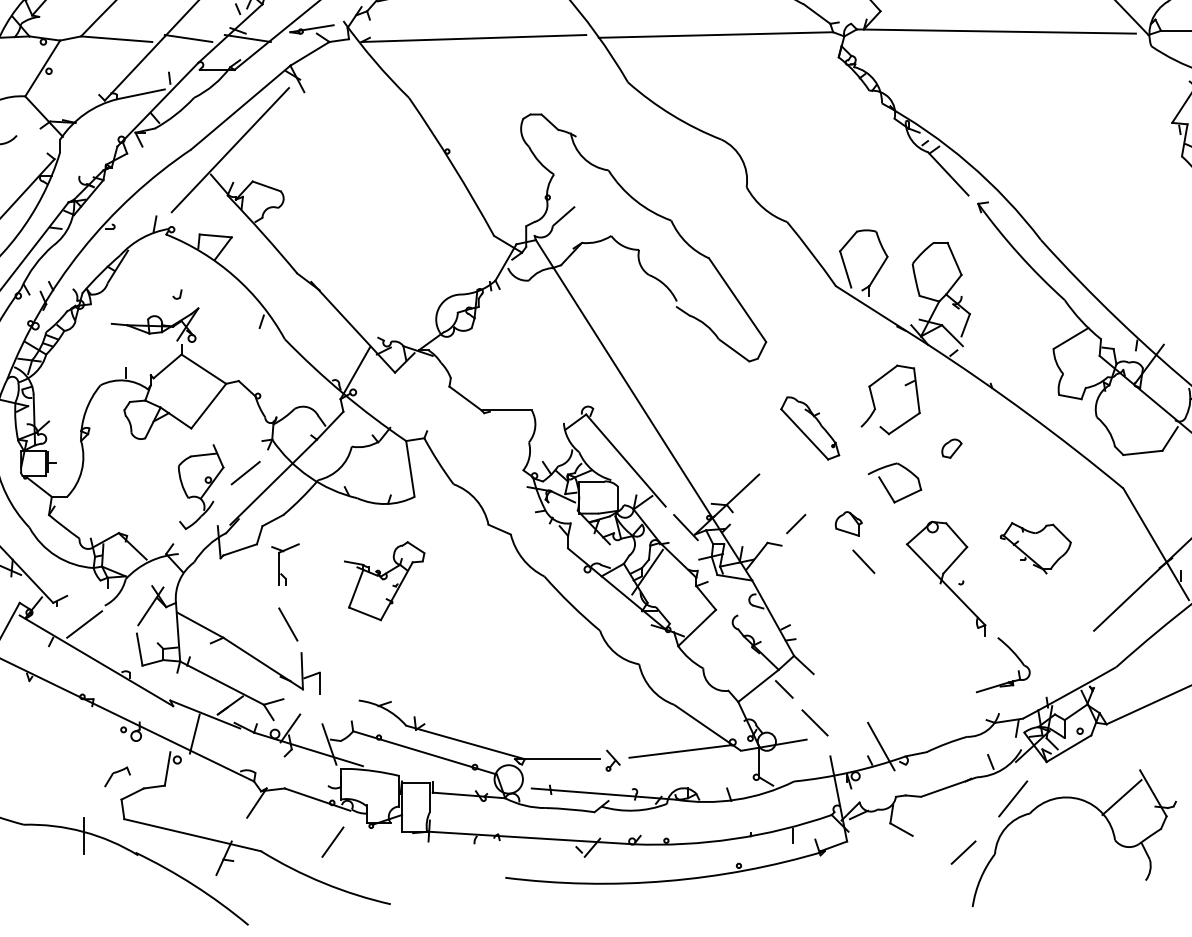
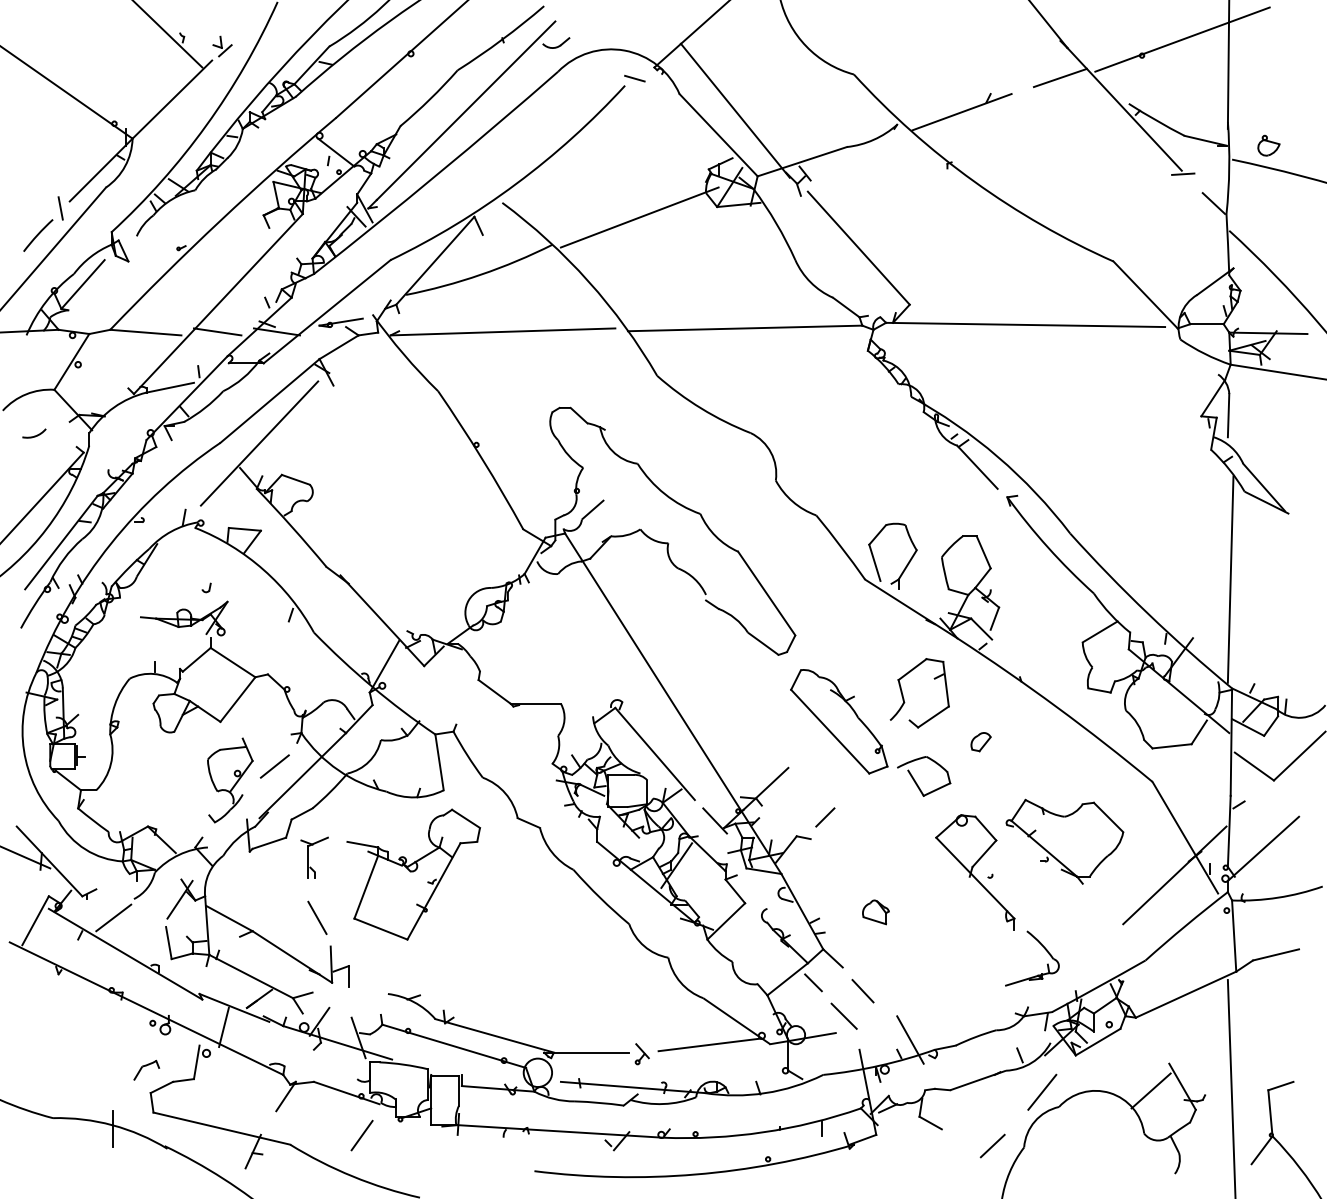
part: (810, 428) -> (839, 721), size x1.67
part: (848, 524) -> (875, 912), moved
part: (1035, 548) -> (1064, 841), size x1.67
line: (863, 562) -> (862, 991), moved
part: (384, 581) -> (413, 874), size x1.67

